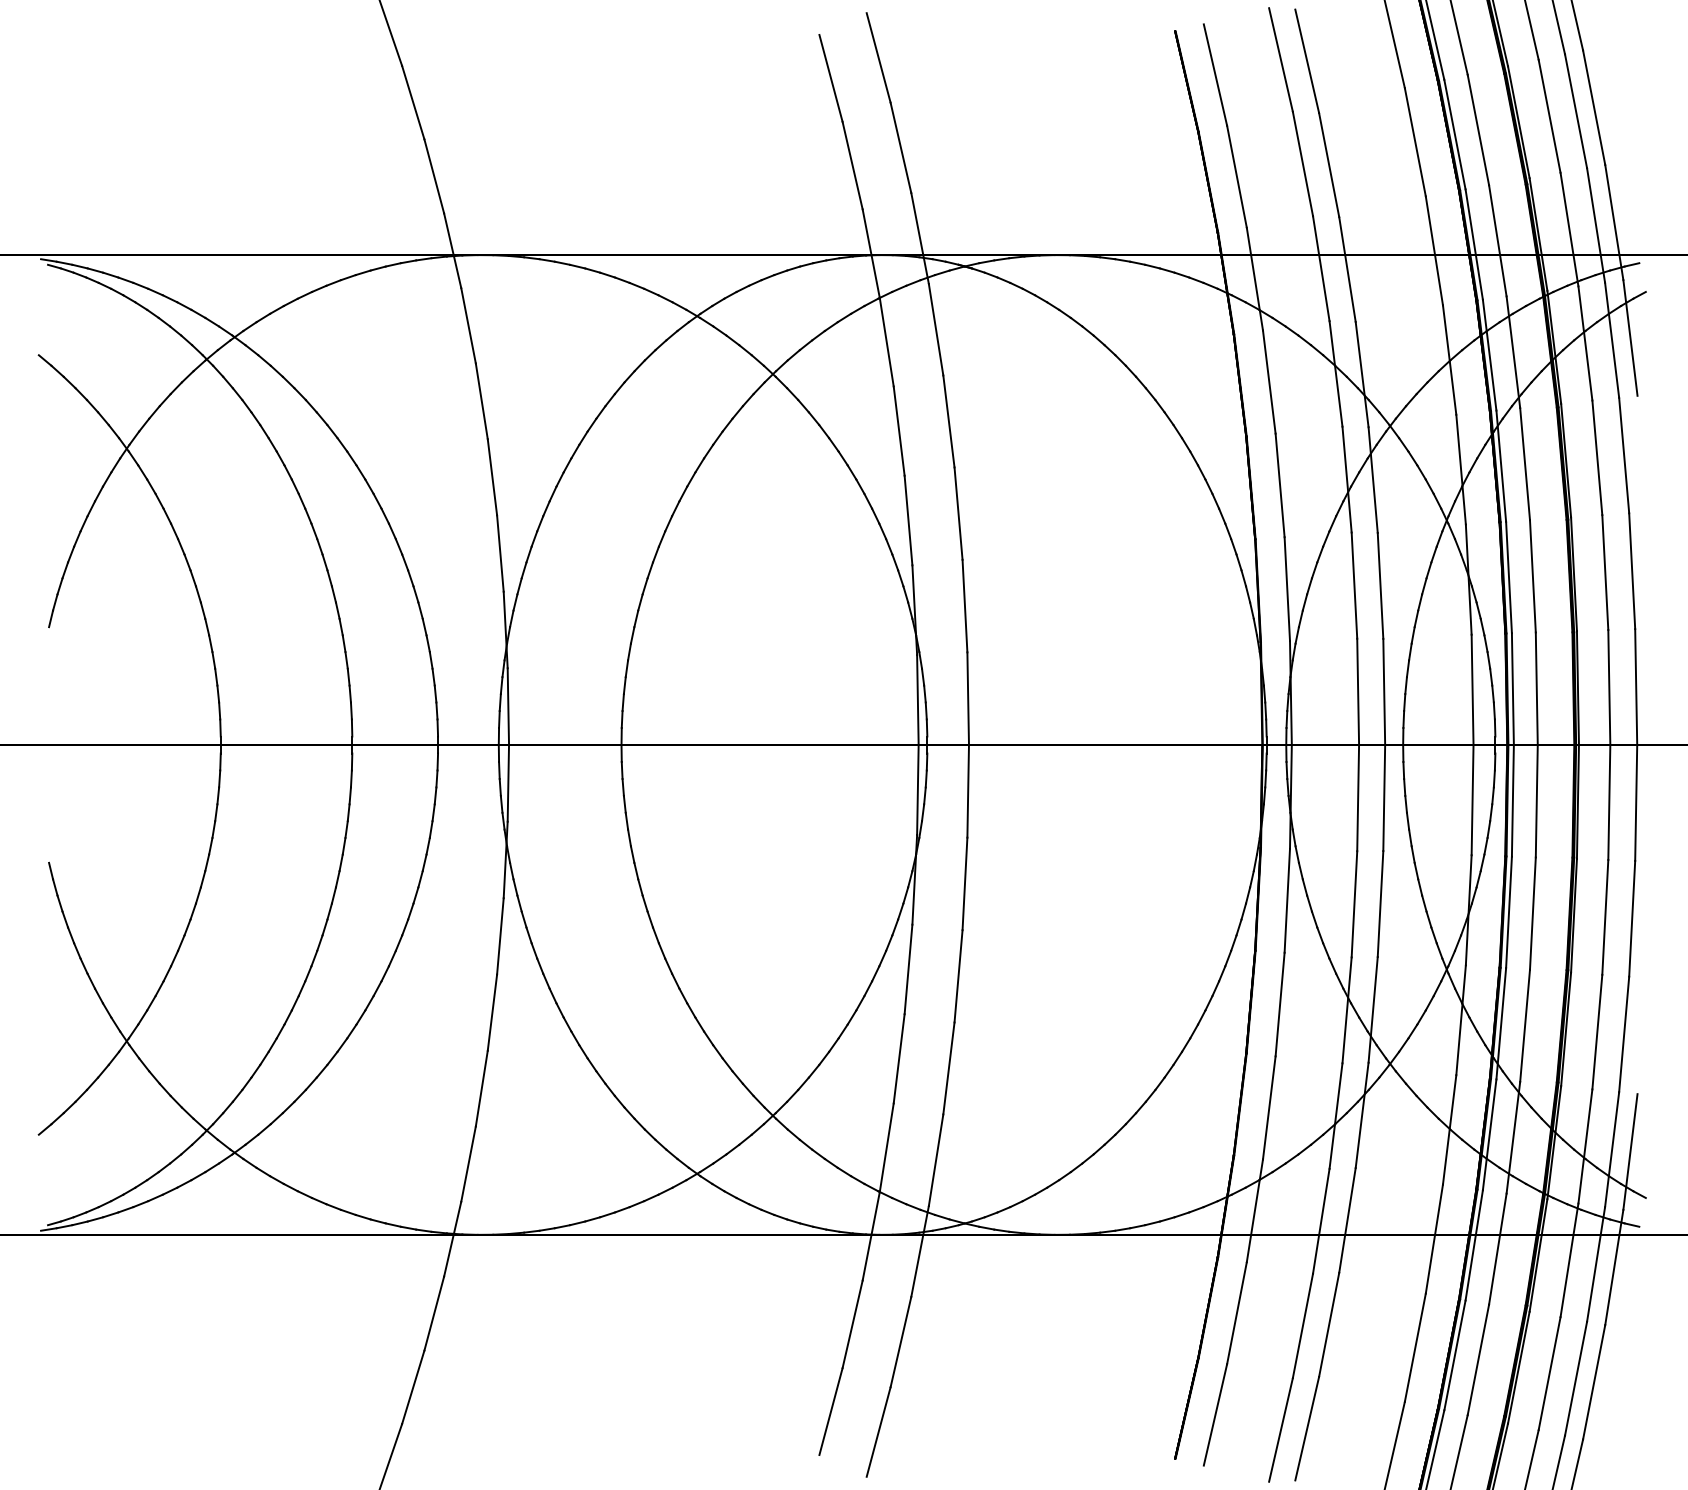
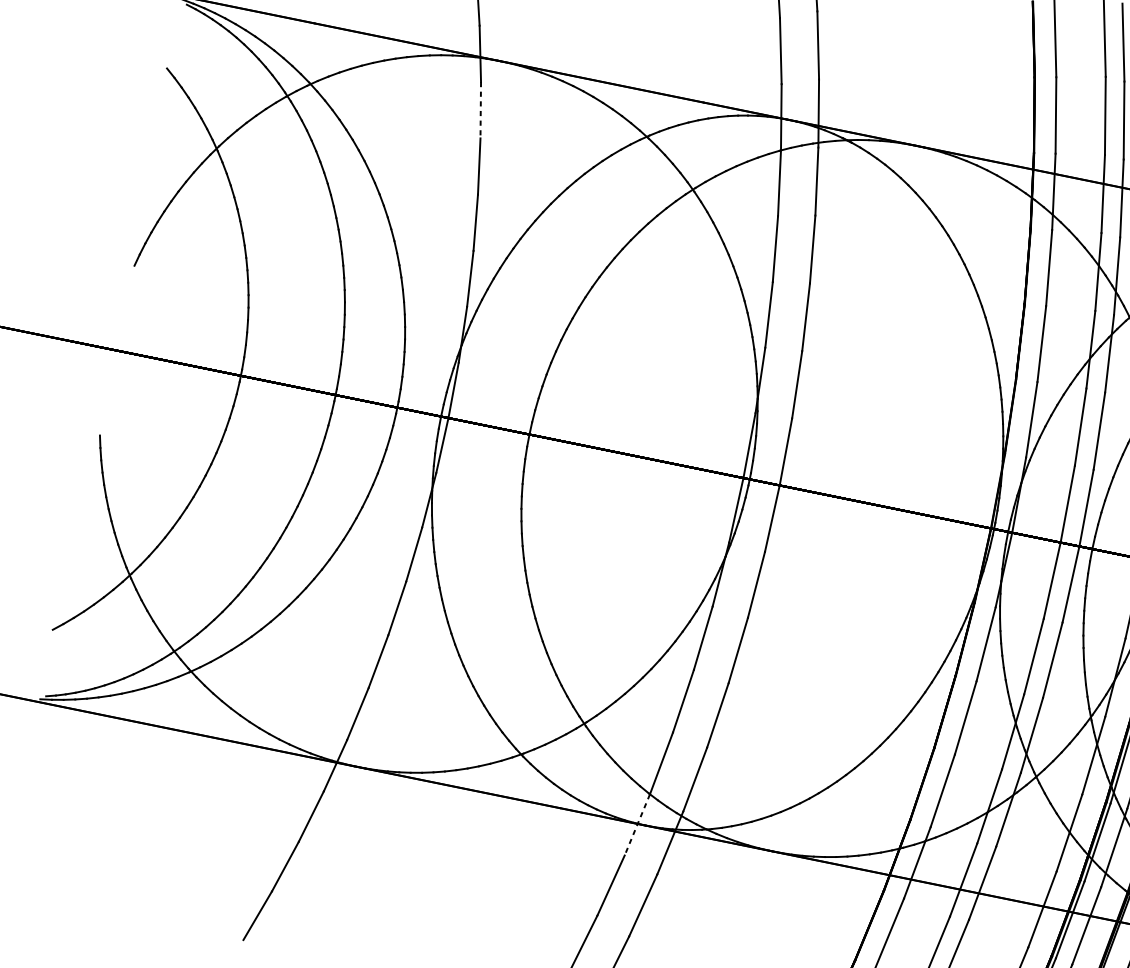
line: (468, 326) -> (480, 110), solid -> dashed
line: (871, 1236) -> (637, 825), solid -> dashed

